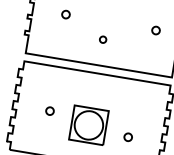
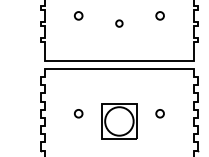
circle: (155, 30) -> (159, 15), moved
circle: (103, 39) -> (119, 23), moved
circle: (127, 136) -> (159, 113), moved

